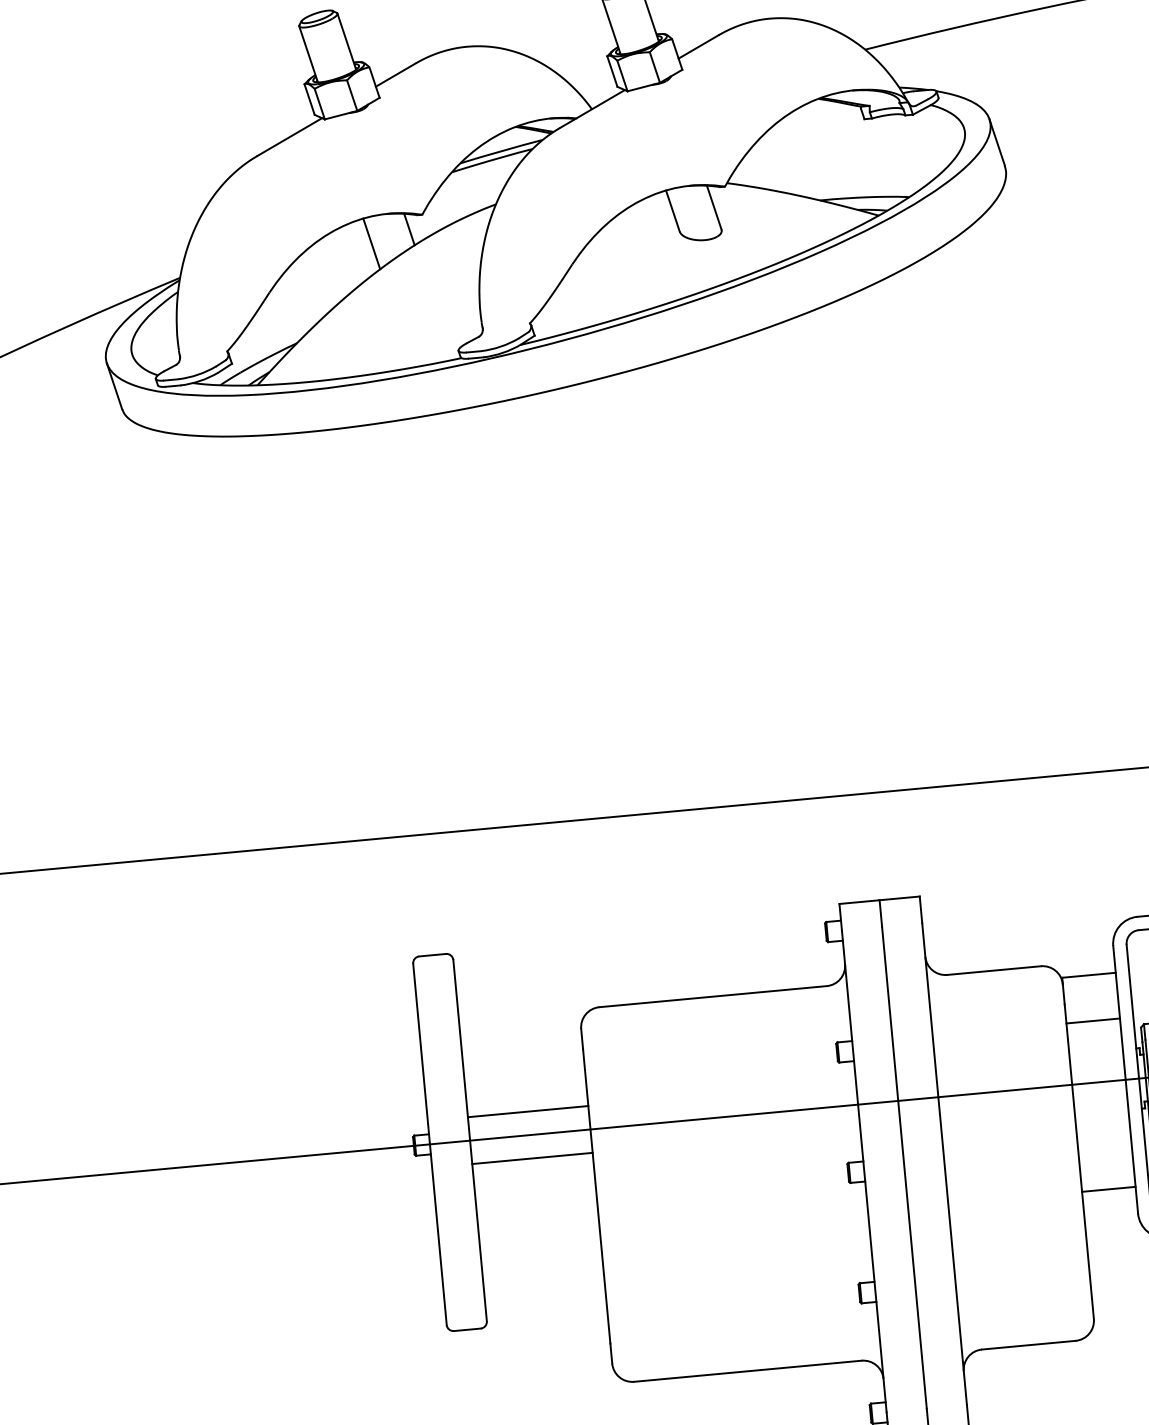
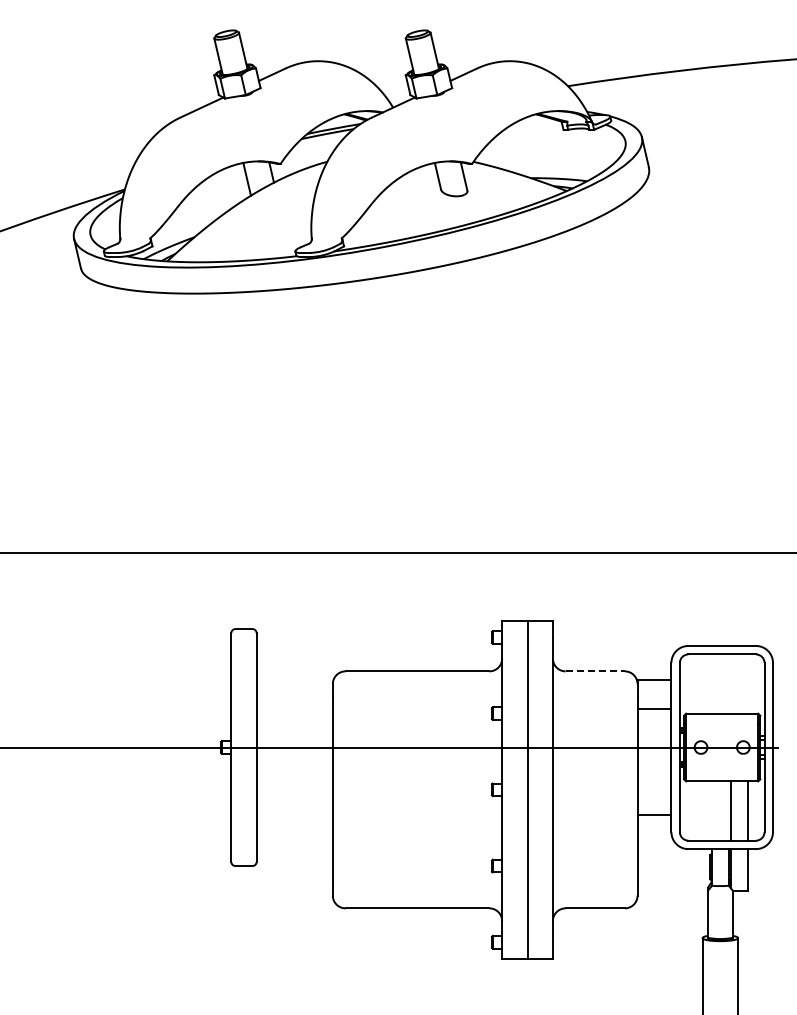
line: (994, 970) -> (595, 671), solid -> dashed
line: (527, 1111) -> (294, 732), removed
line: (532, 1158) -> (294, 762), removed

